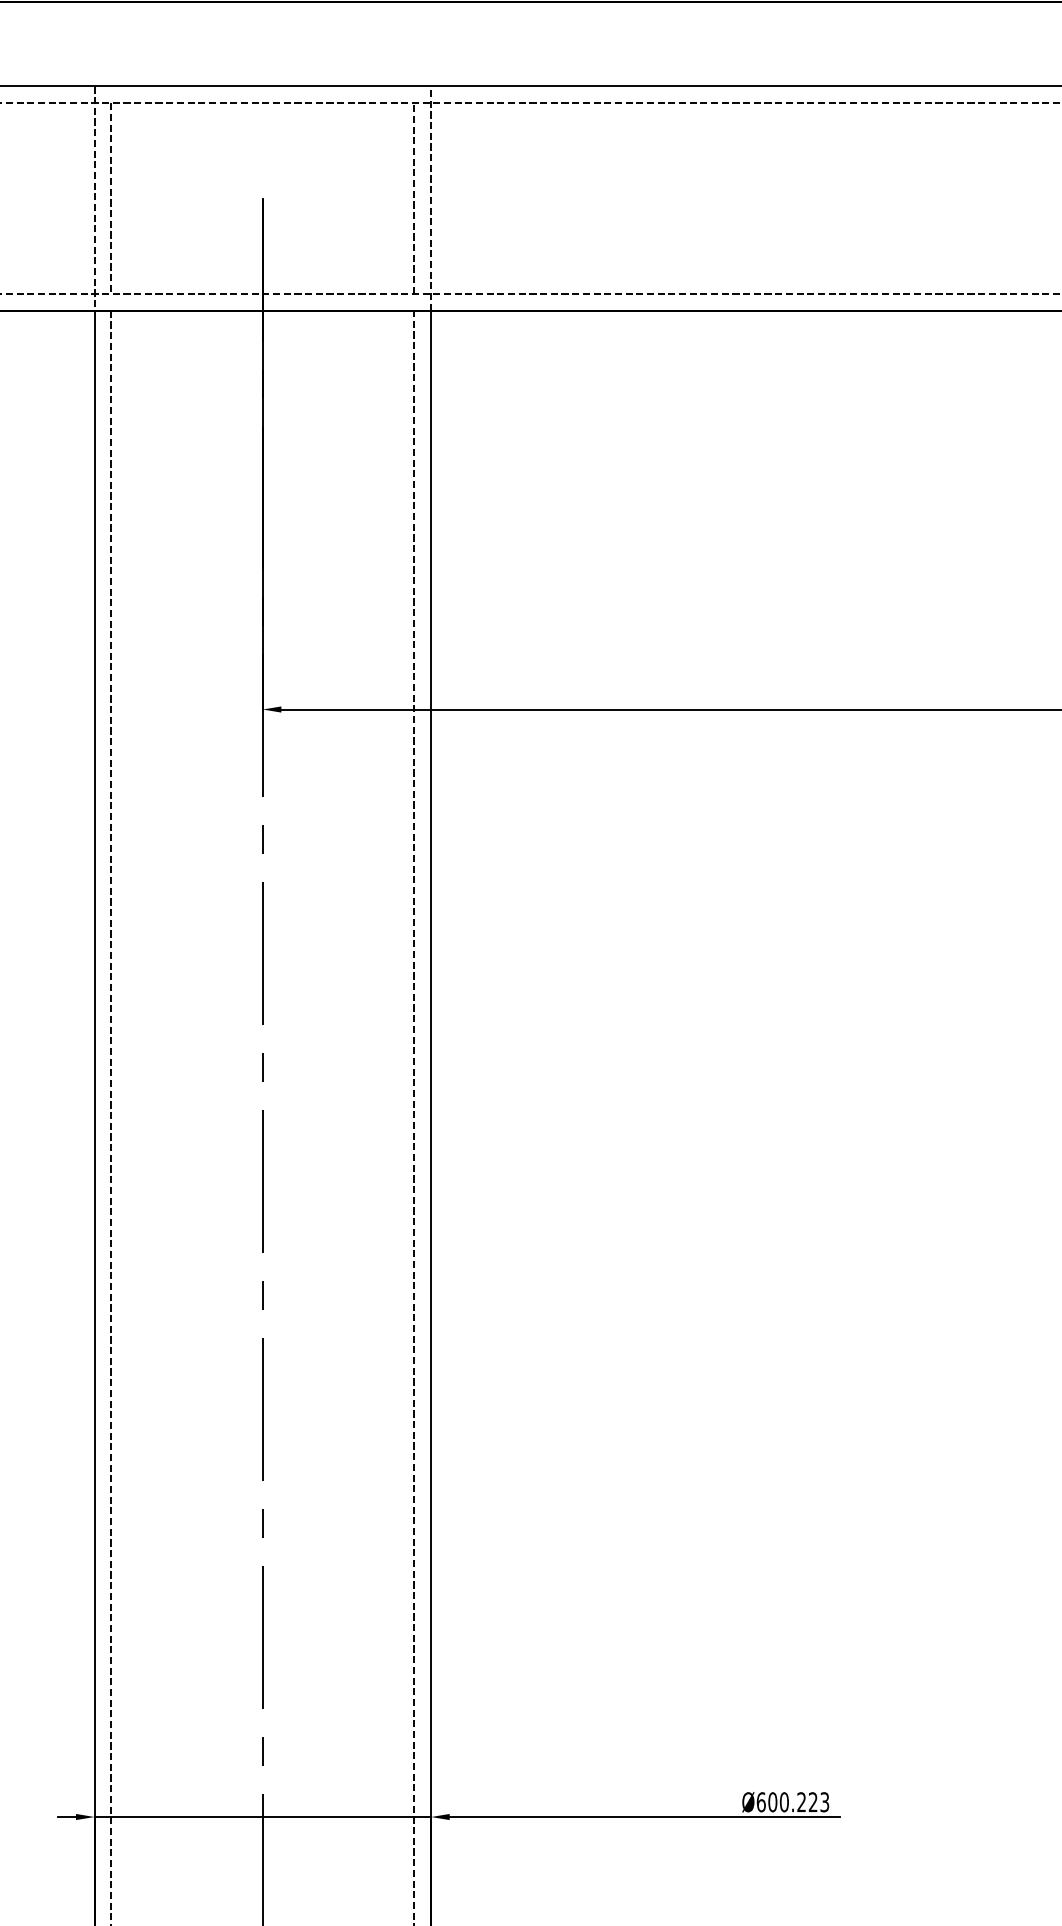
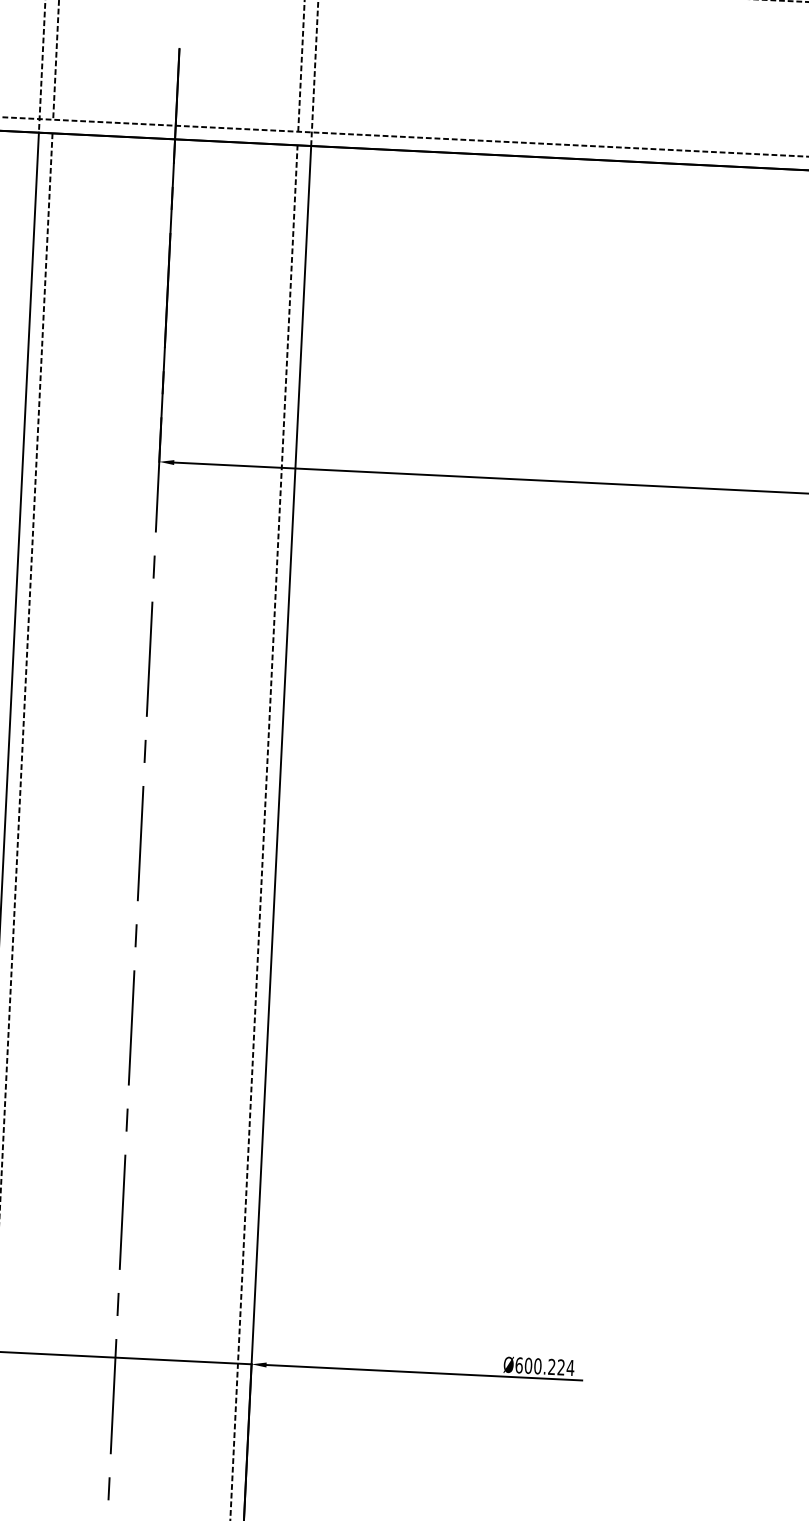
text: (824, 1802) -> (570, 1368), Ø600.223 -> Ø600.224

